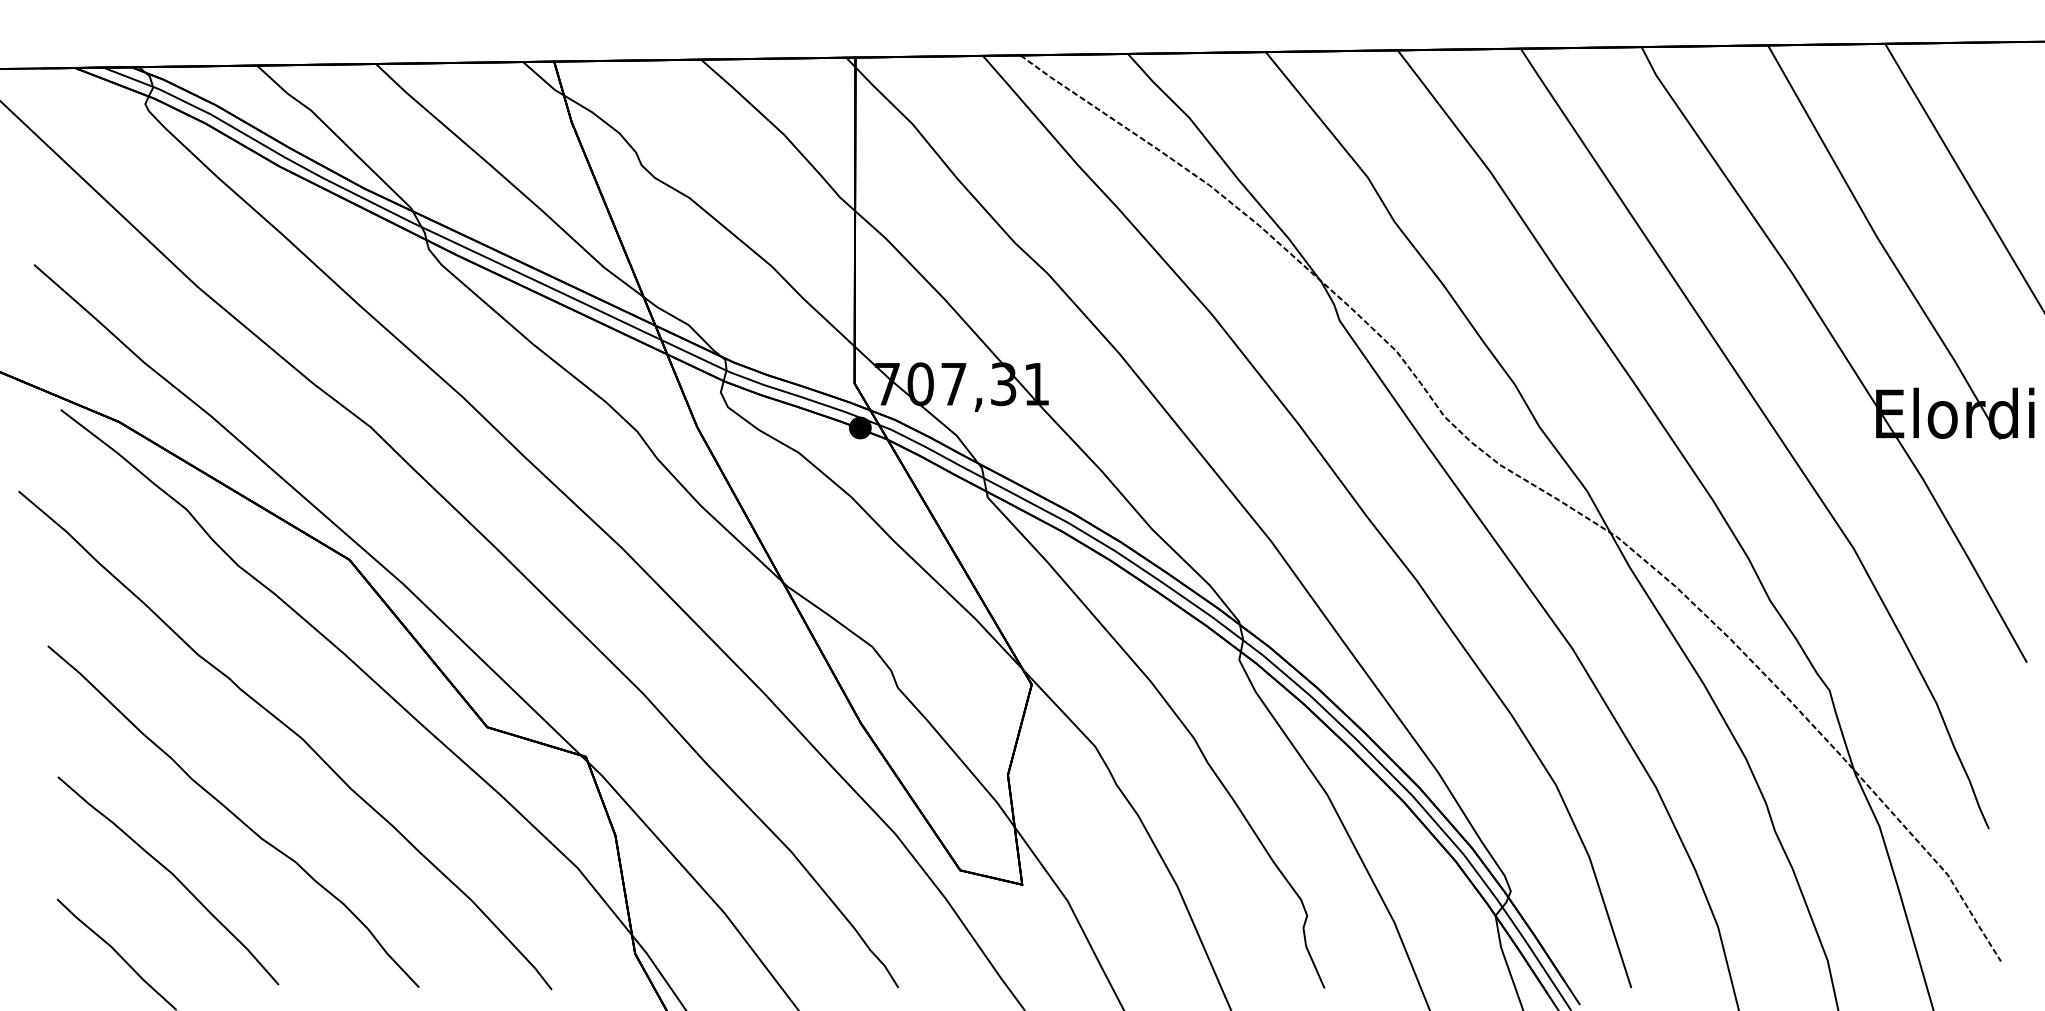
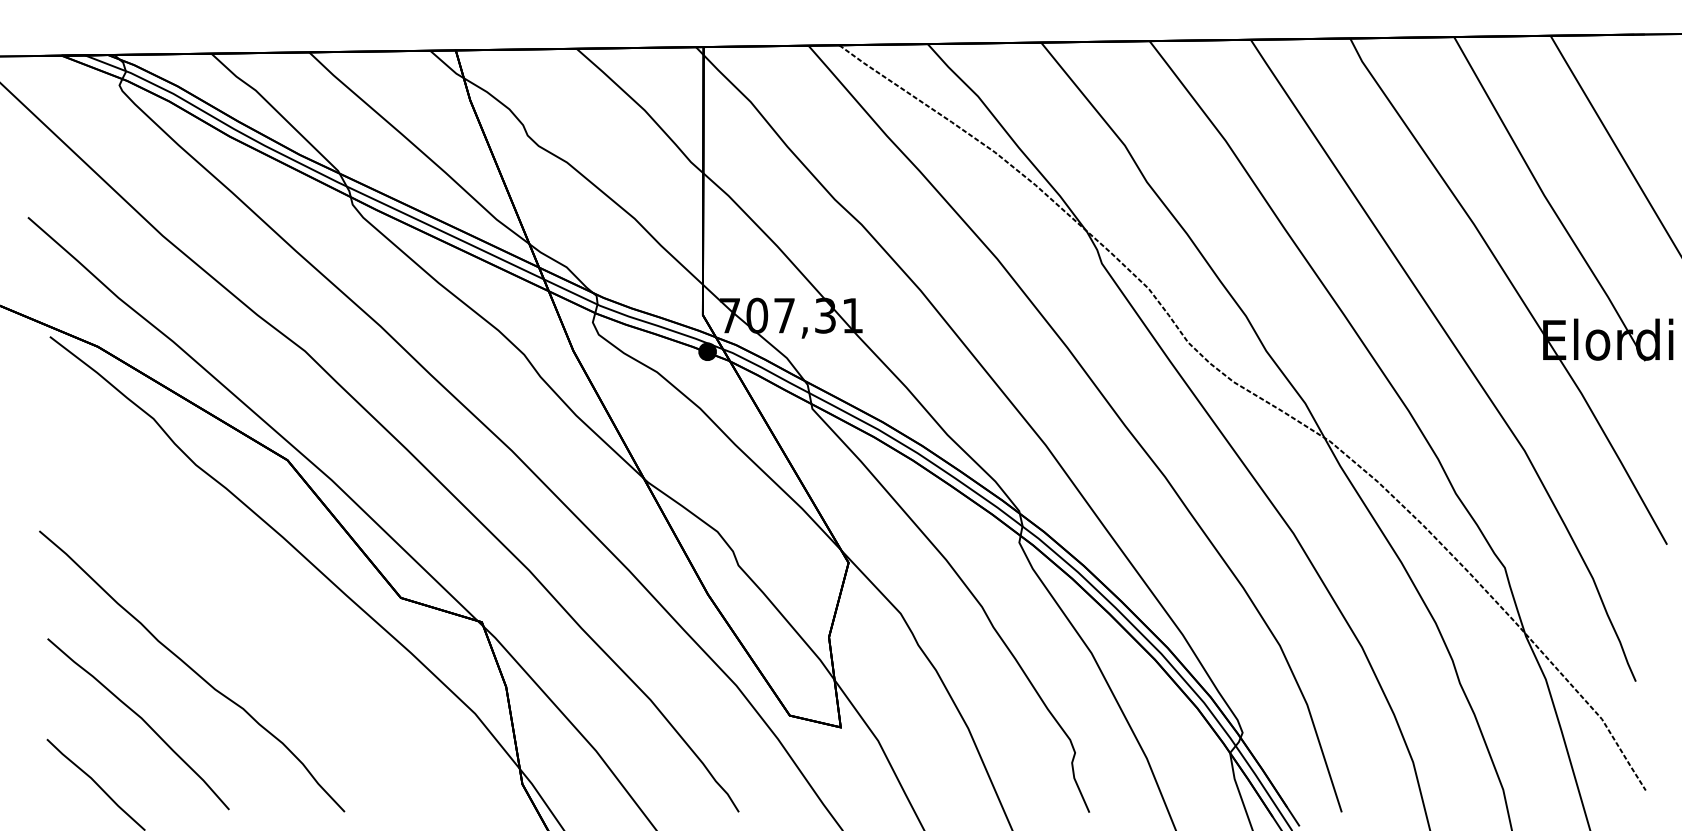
curve: (292, 732) -> (240, 602), removed

